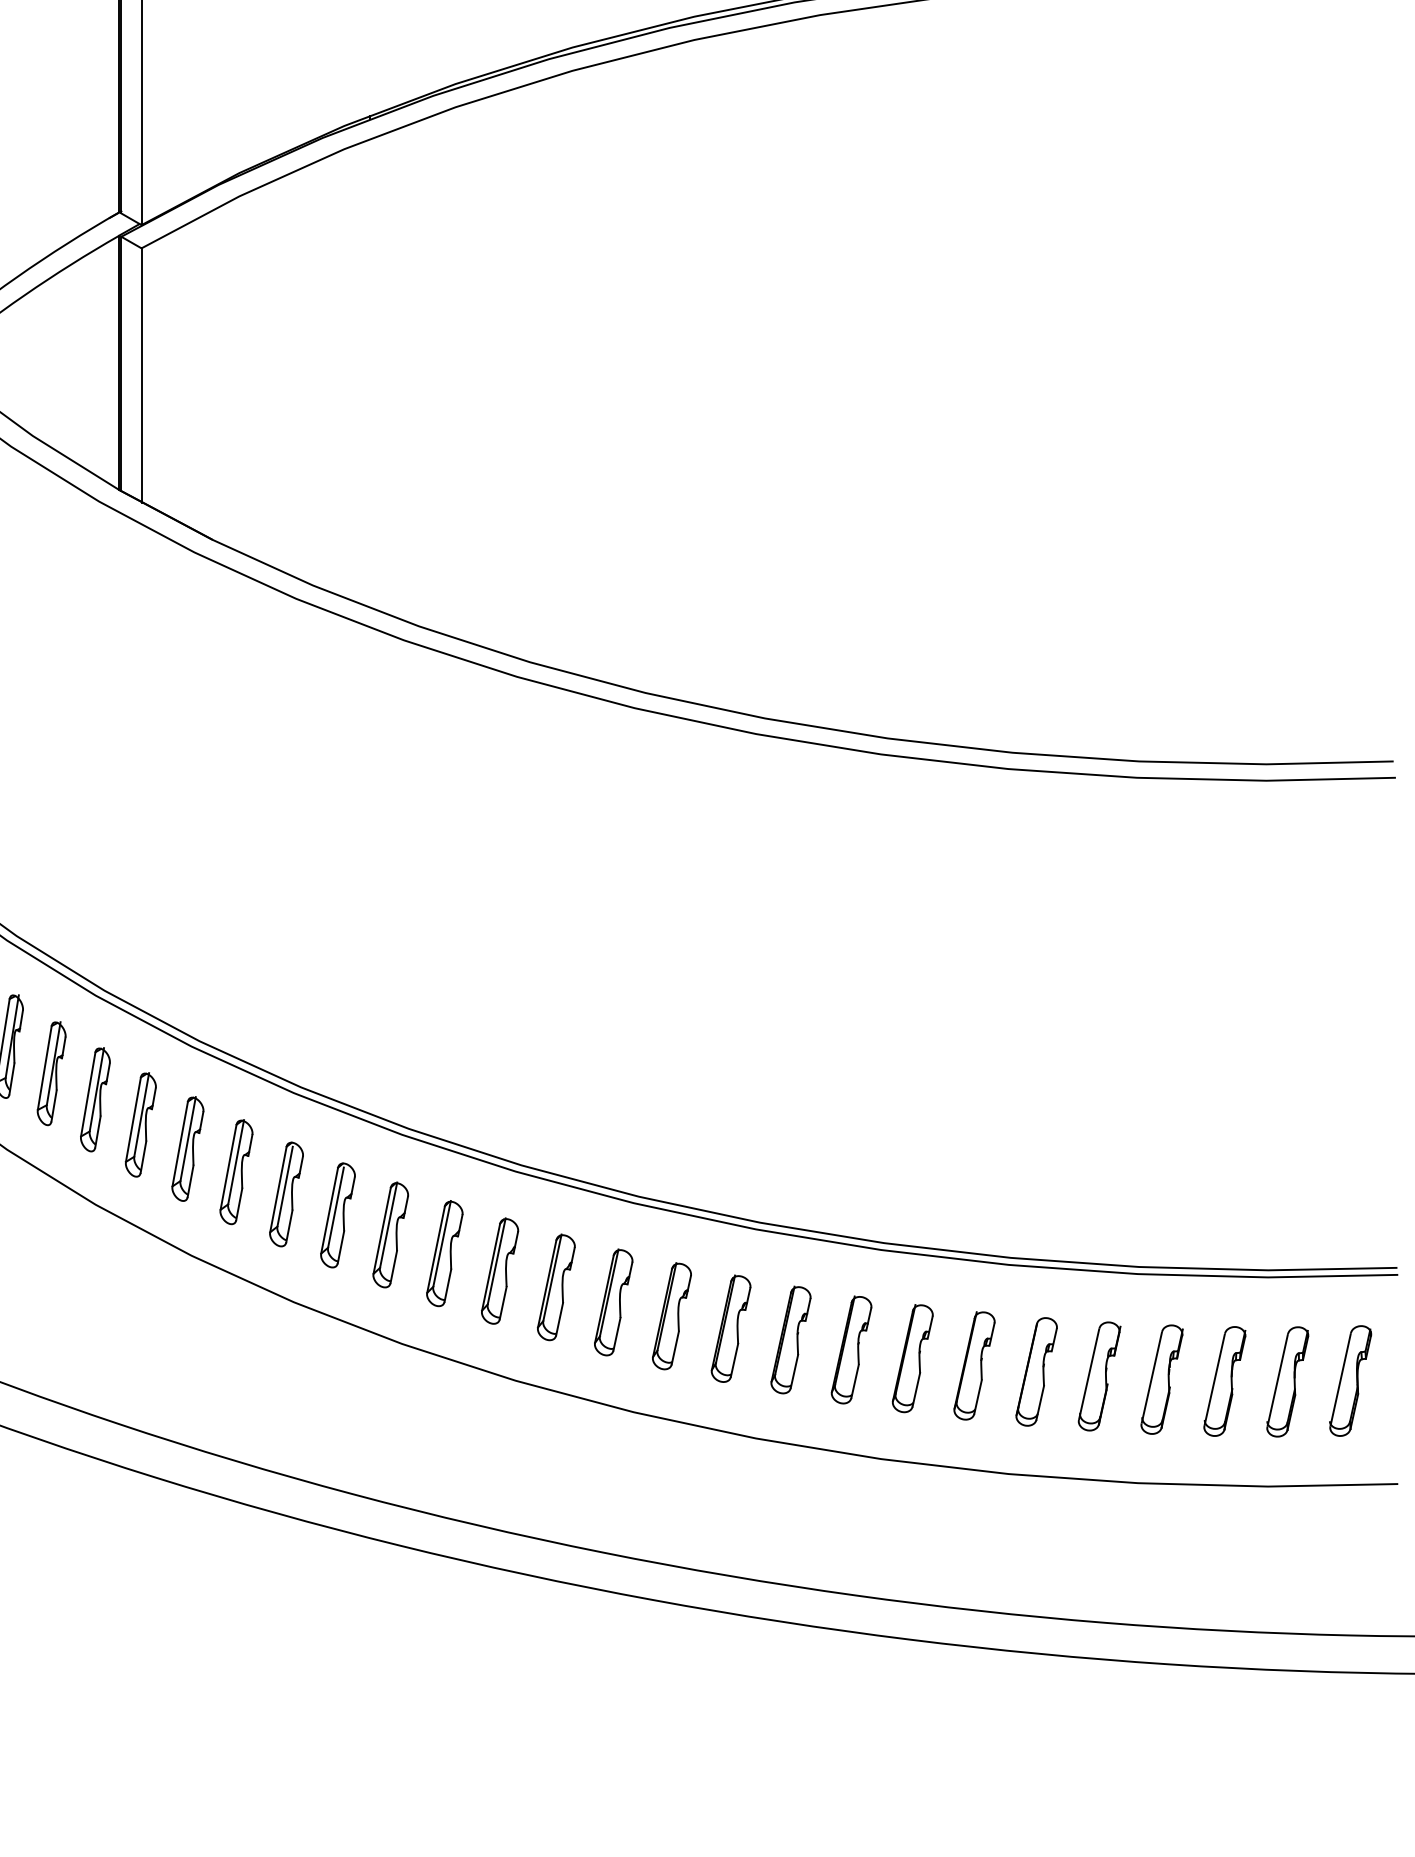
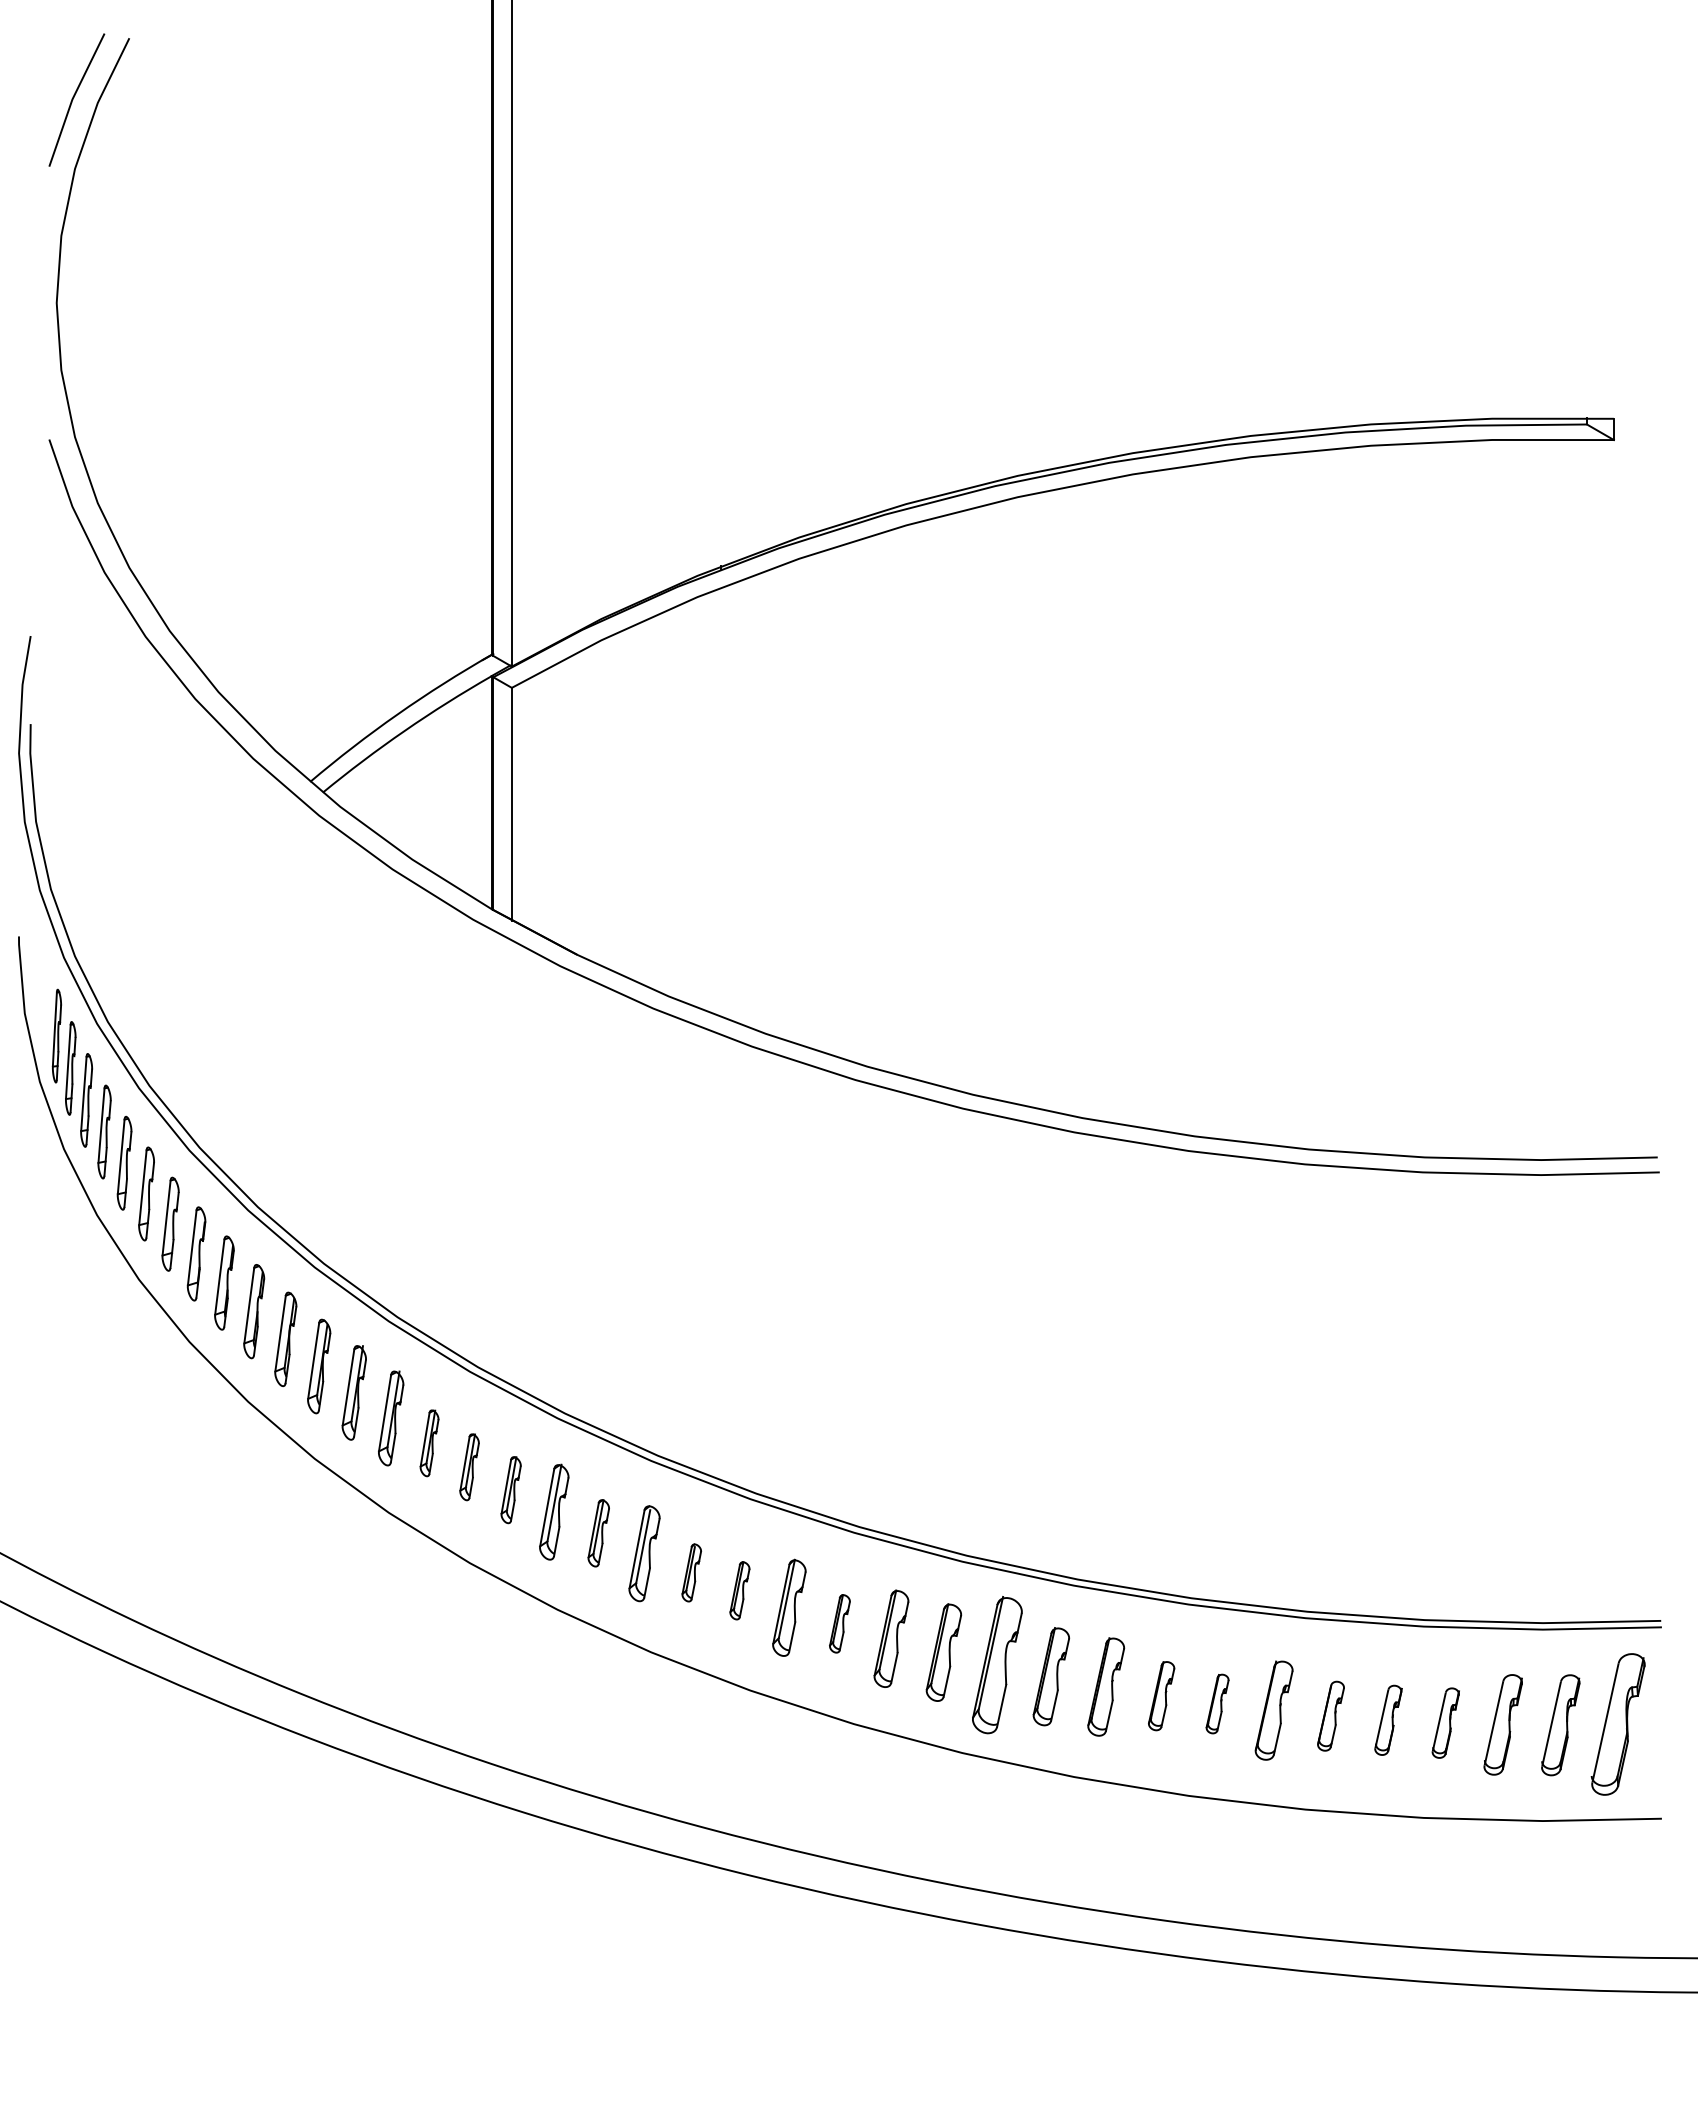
part: (51, 1074) -> (429, 1443), size x0.7
part: (95, 1100) -> (469, 1467), size x0.7
part: (140, 1124) -> (510, 1489), size x0.7
part: (236, 1171) -> (598, 1532), size x0.7
part: (337, 1214) -> (691, 1572), size x0.6
part: (390, 1234) -> (739, 1590), size x0.6
part: (499, 1270) -> (839, 1623), size x0.6
part: (671, 1315) -> (996, 1664), size x1.4
part: (851, 1349) -> (1161, 1695), size x0.7
part: (912, 1358) -> (1217, 1703), size x0.6
part: (1036, 1372) -> (1330, 1716), size x0.7
part: (1099, 1376) -> (1388, 1720), size x0.7
part: (1161, 1378) -> (1445, 1722), size x0.7
part: (1350, 1381) -> (1618, 1724), size x1.4

